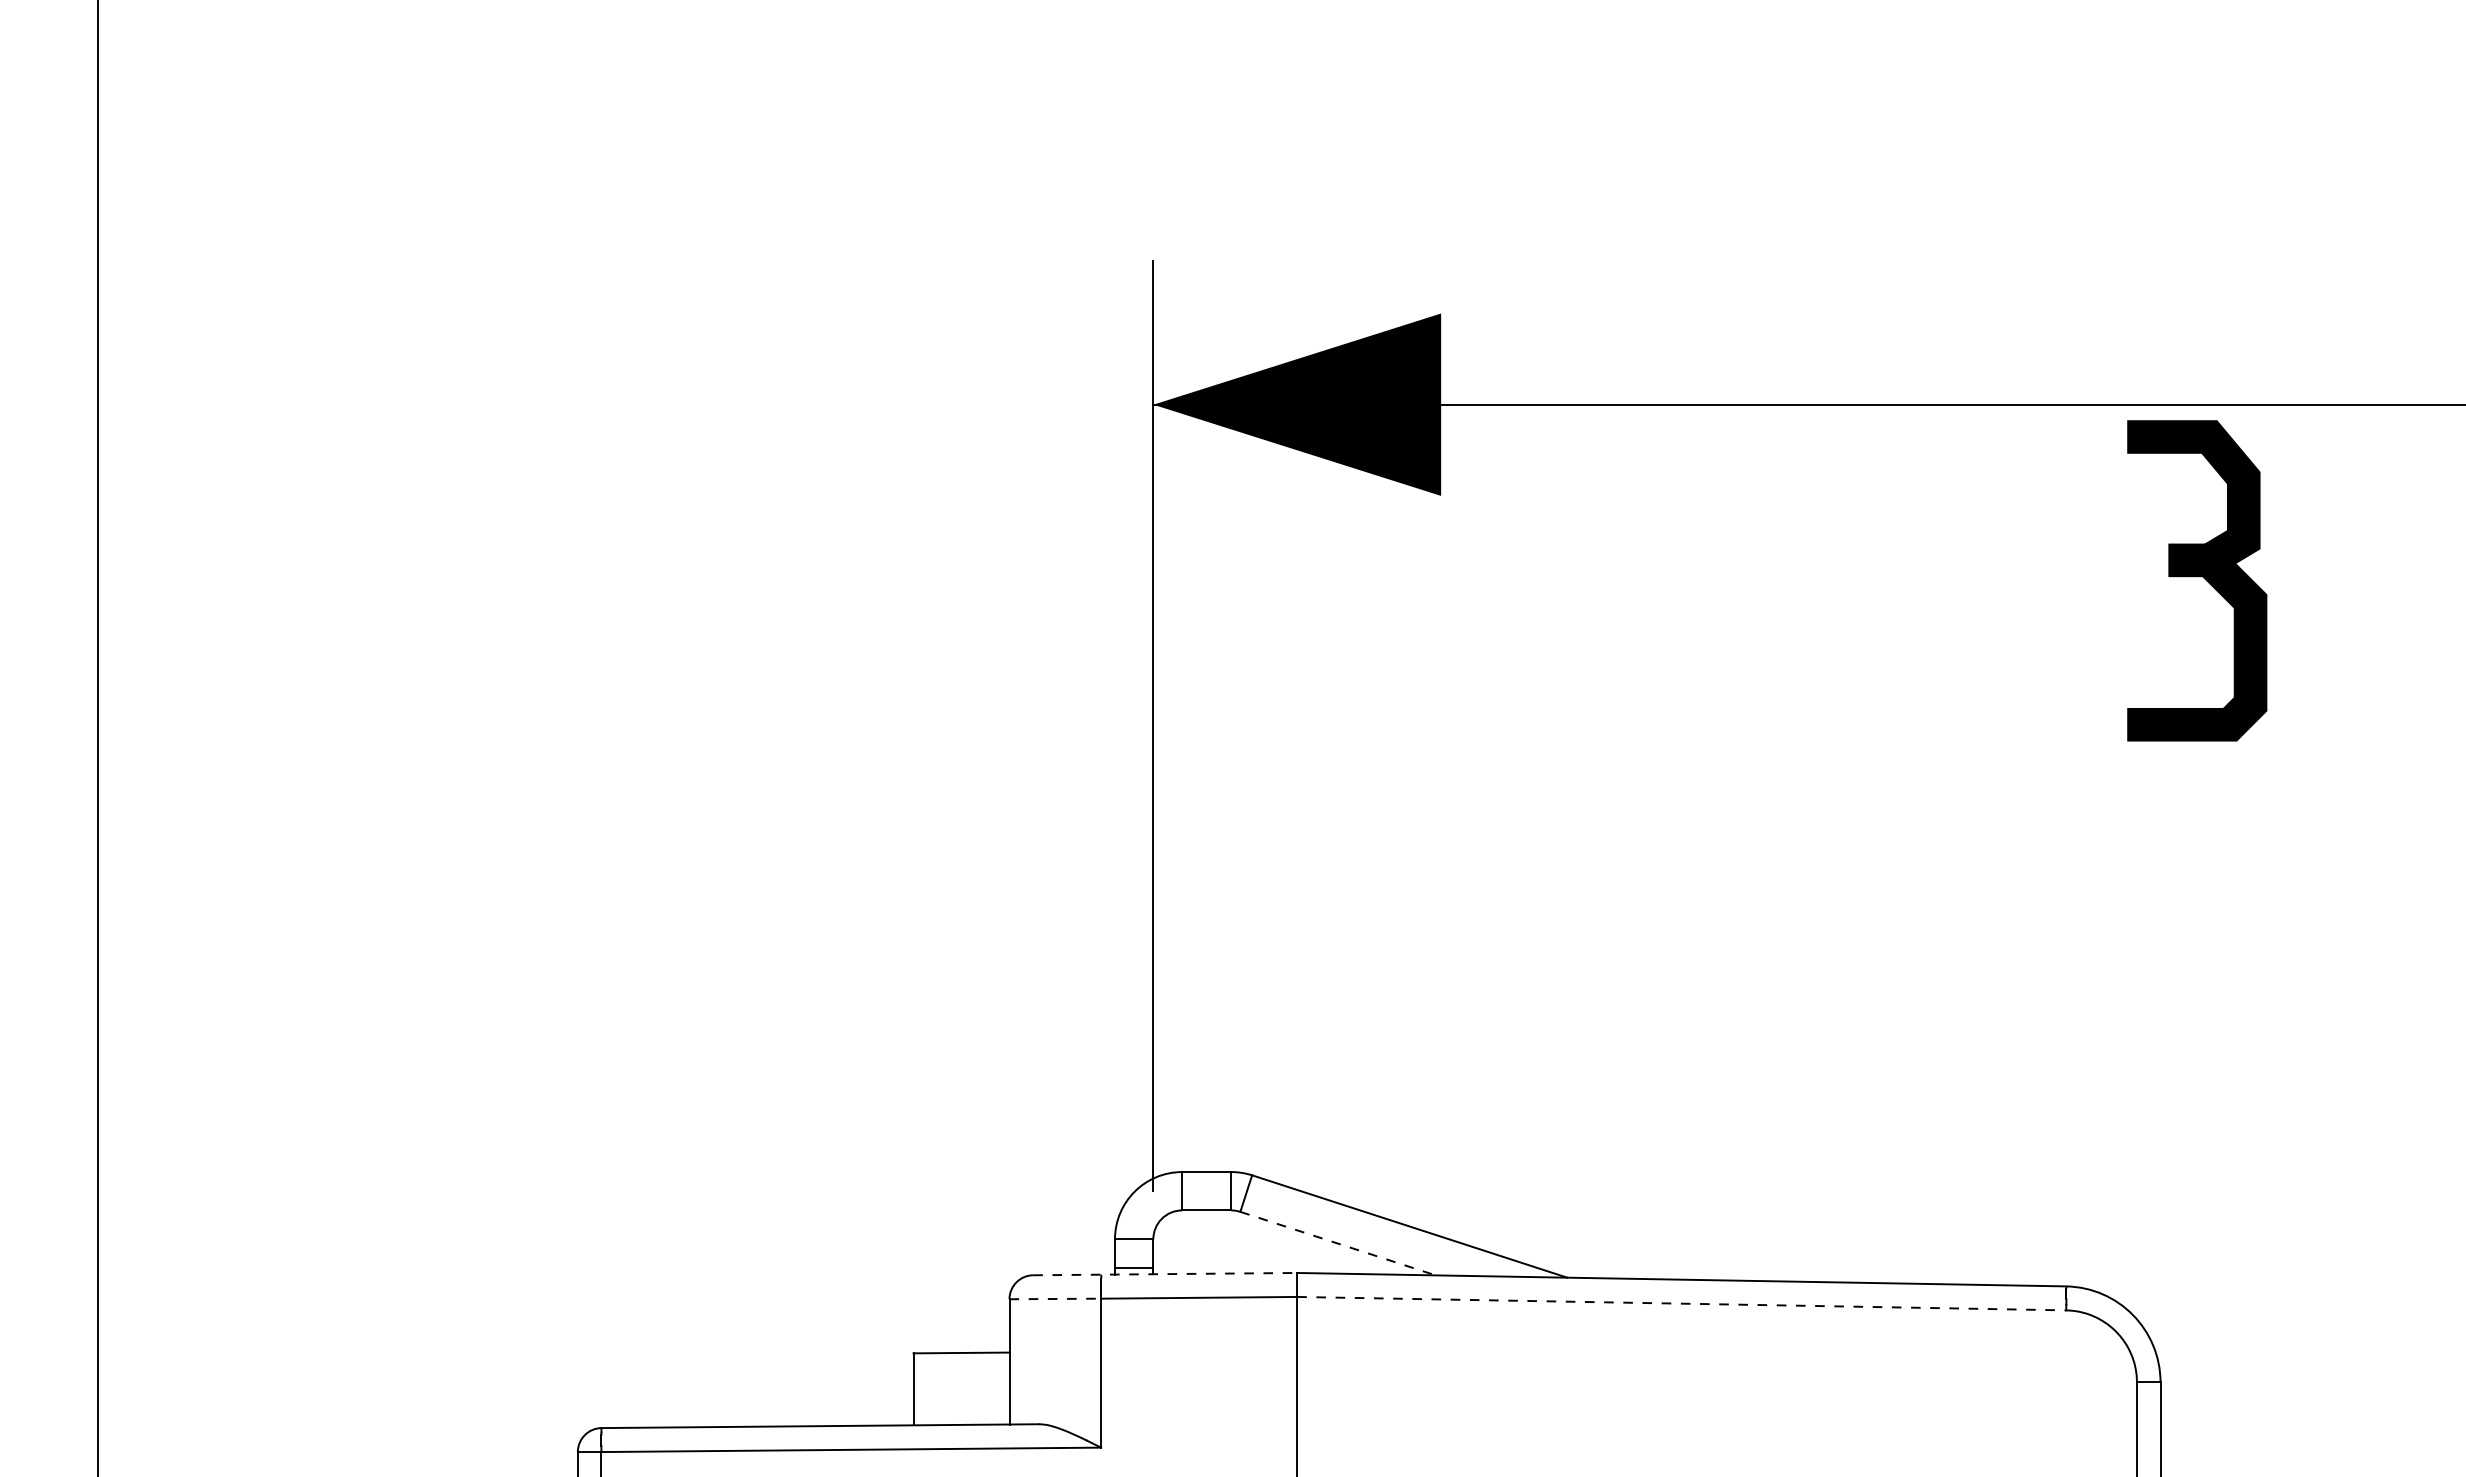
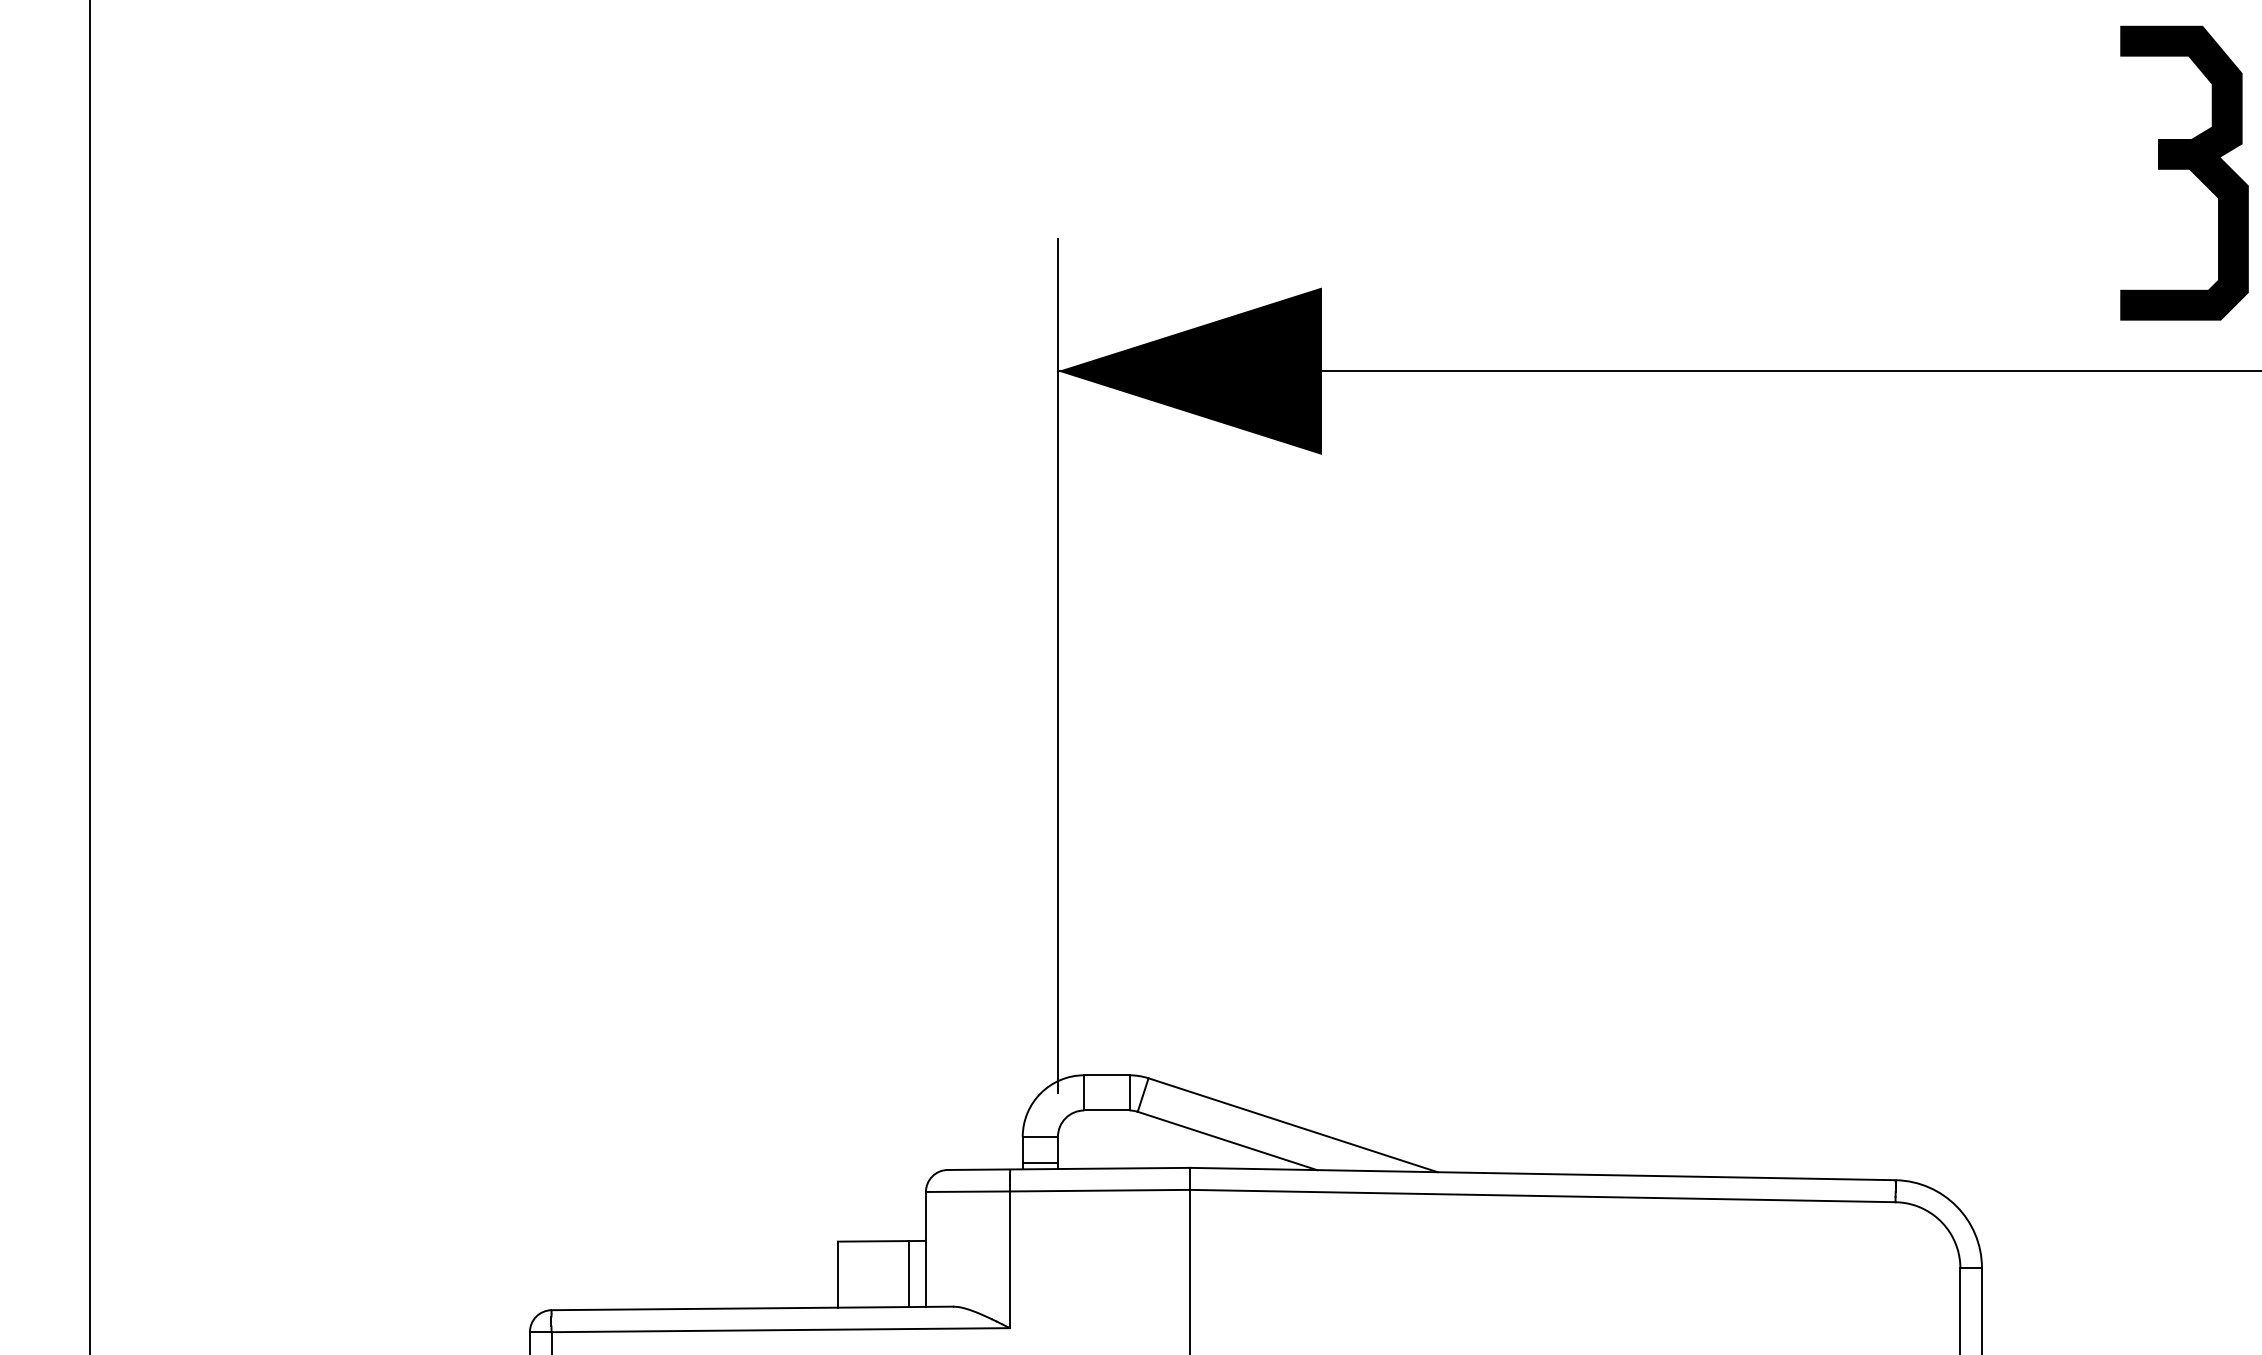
part: (2197, 580) -> (2184, 172), moved
line: (1338, 1243) -> (1227, 1140), dashed -> solid
line: (1165, 1274) -> (1069, 1169), dashed -> solid
line: (1055, 1298) -> (968, 1191), dashed -> solid
line: (1681, 1303) -> (1542, 1195), dashed -> solid
line: (991, 1388) -> (909, 1273), added

